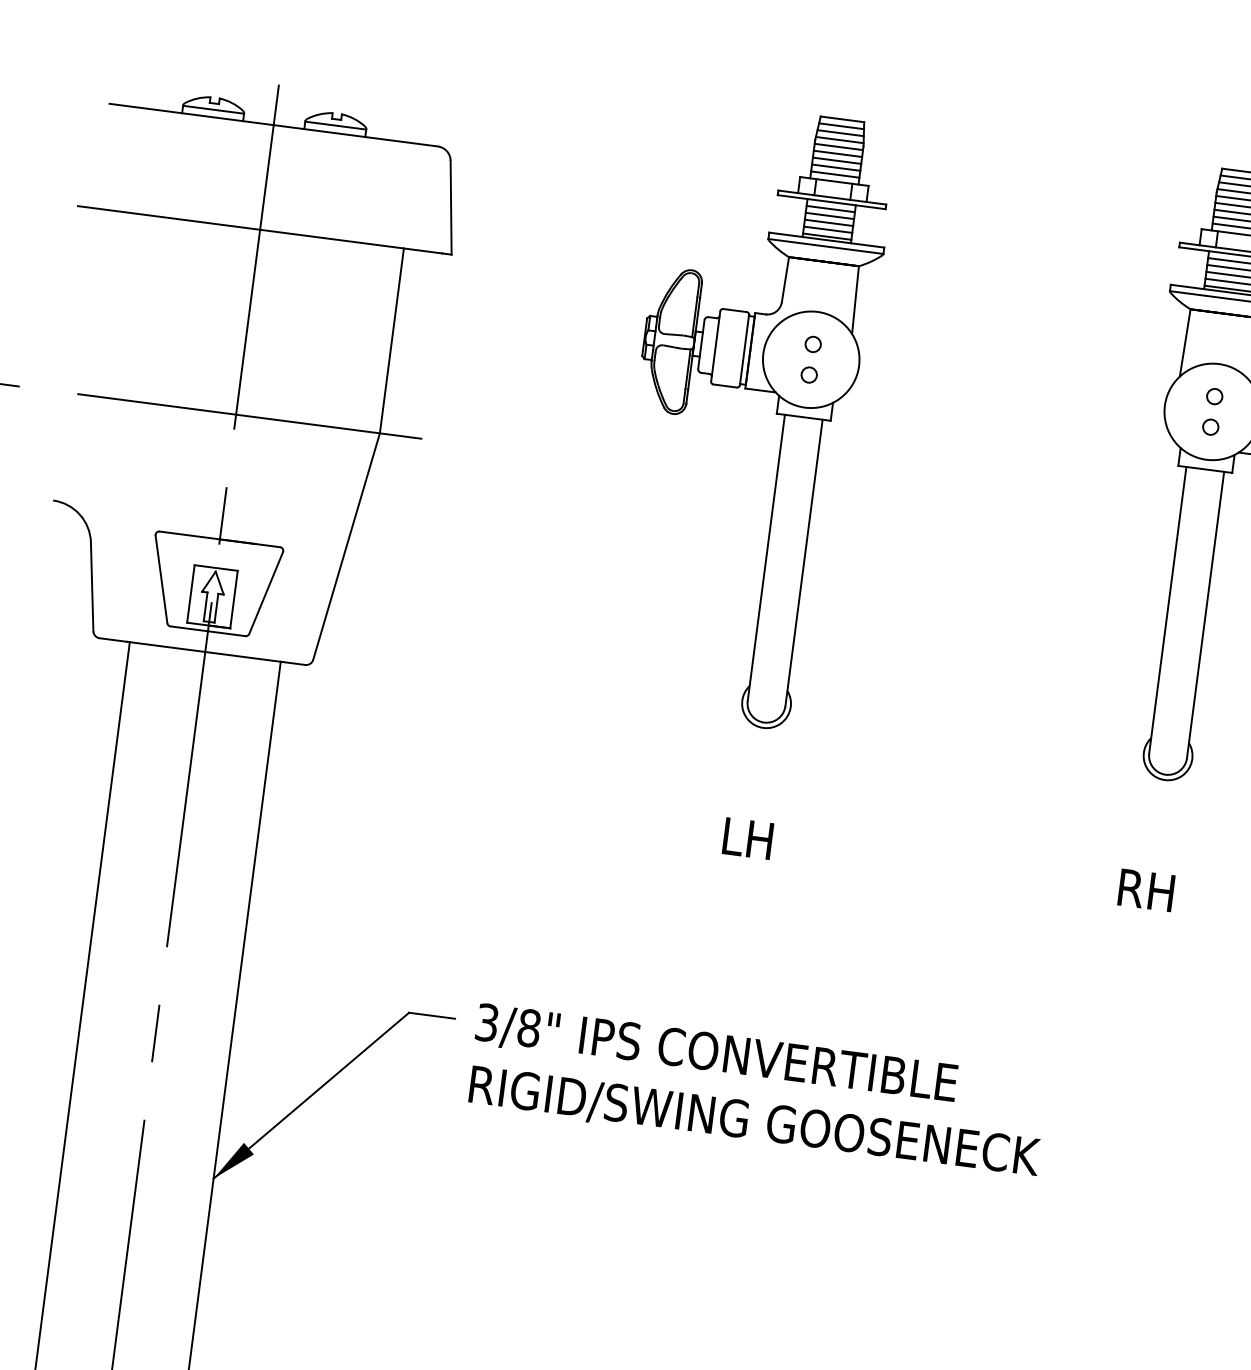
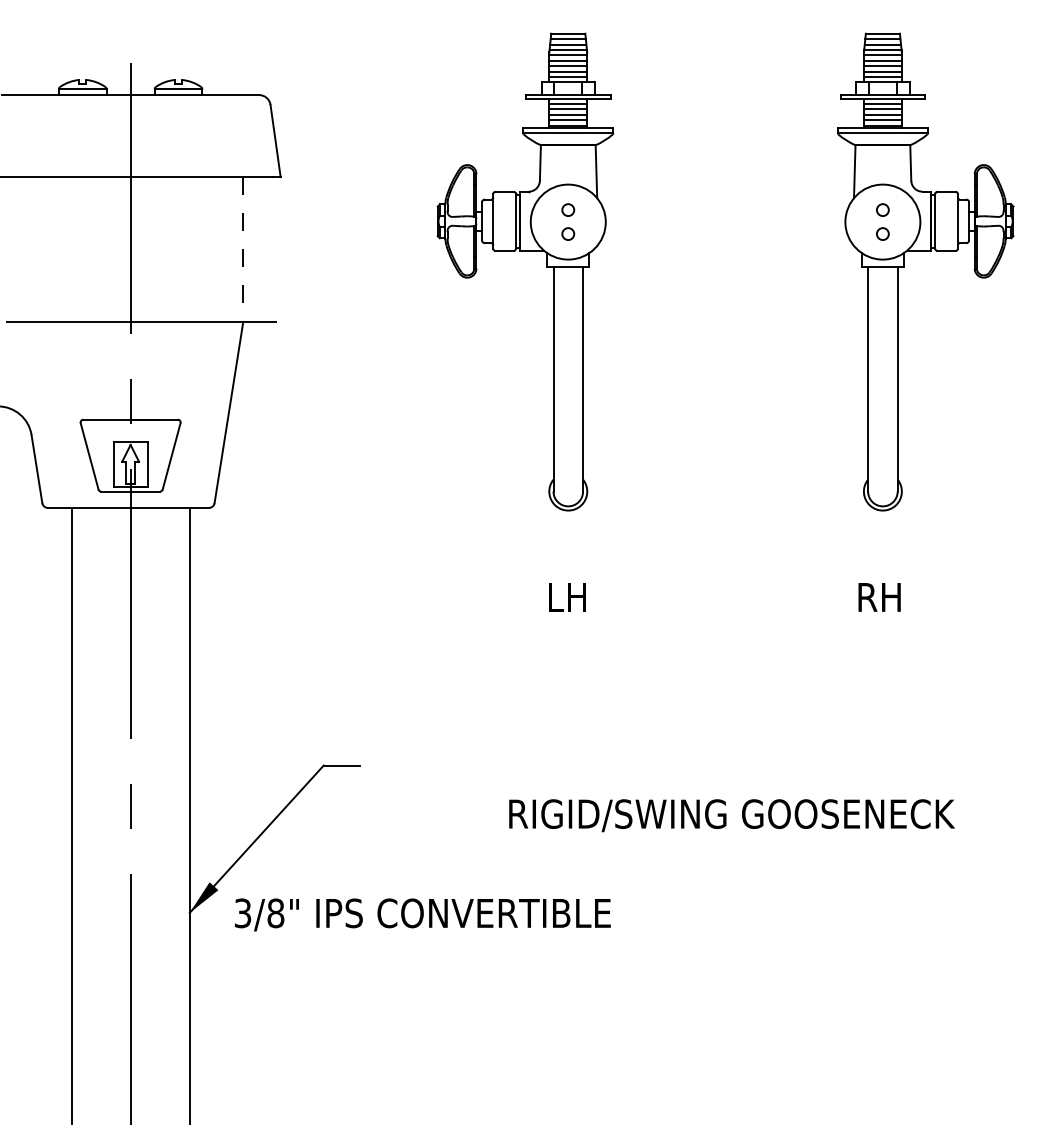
line: (392, 342) -> (243, 250), solid -> dashed
text: (716, 1053) -> (422, 914), moved
text: (753, 1122) -> (731, 815), moved

